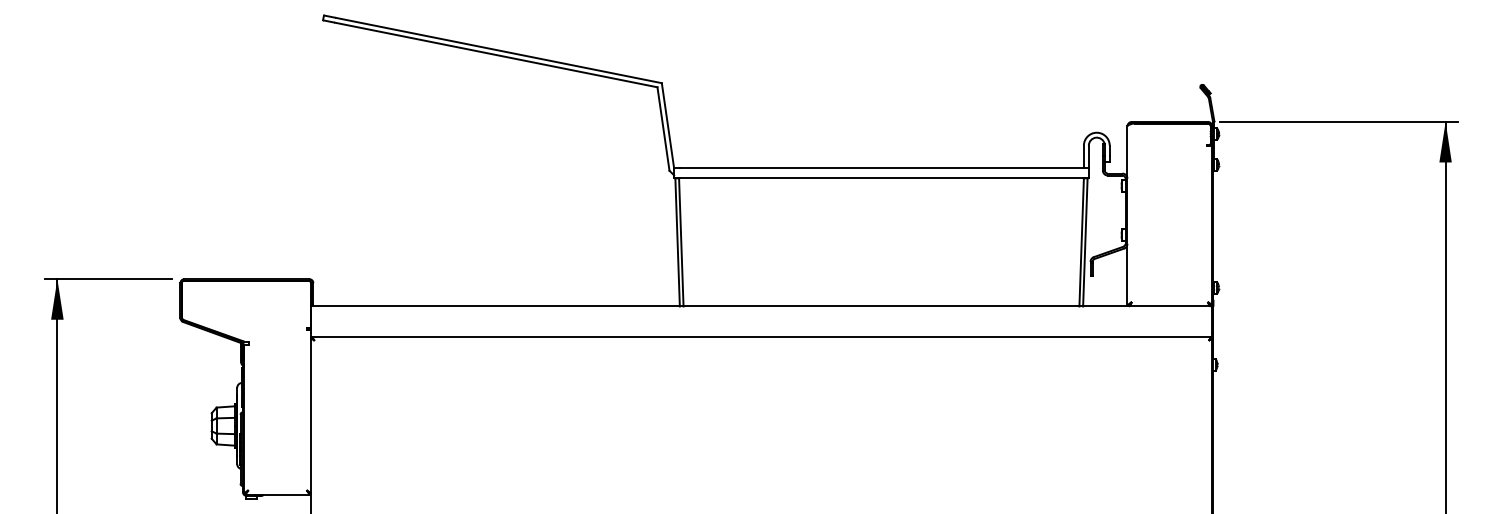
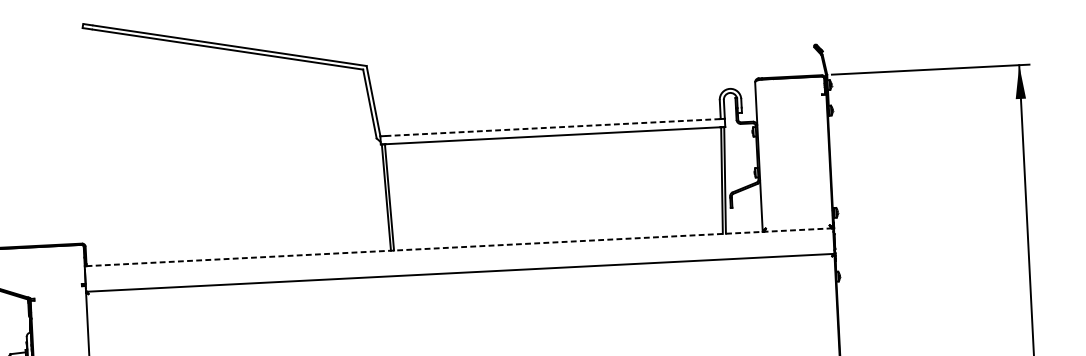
line: (881, 168) -> (552, 127), solid -> dashed
line: (763, 306) -> (460, 247), solid -> dashed

